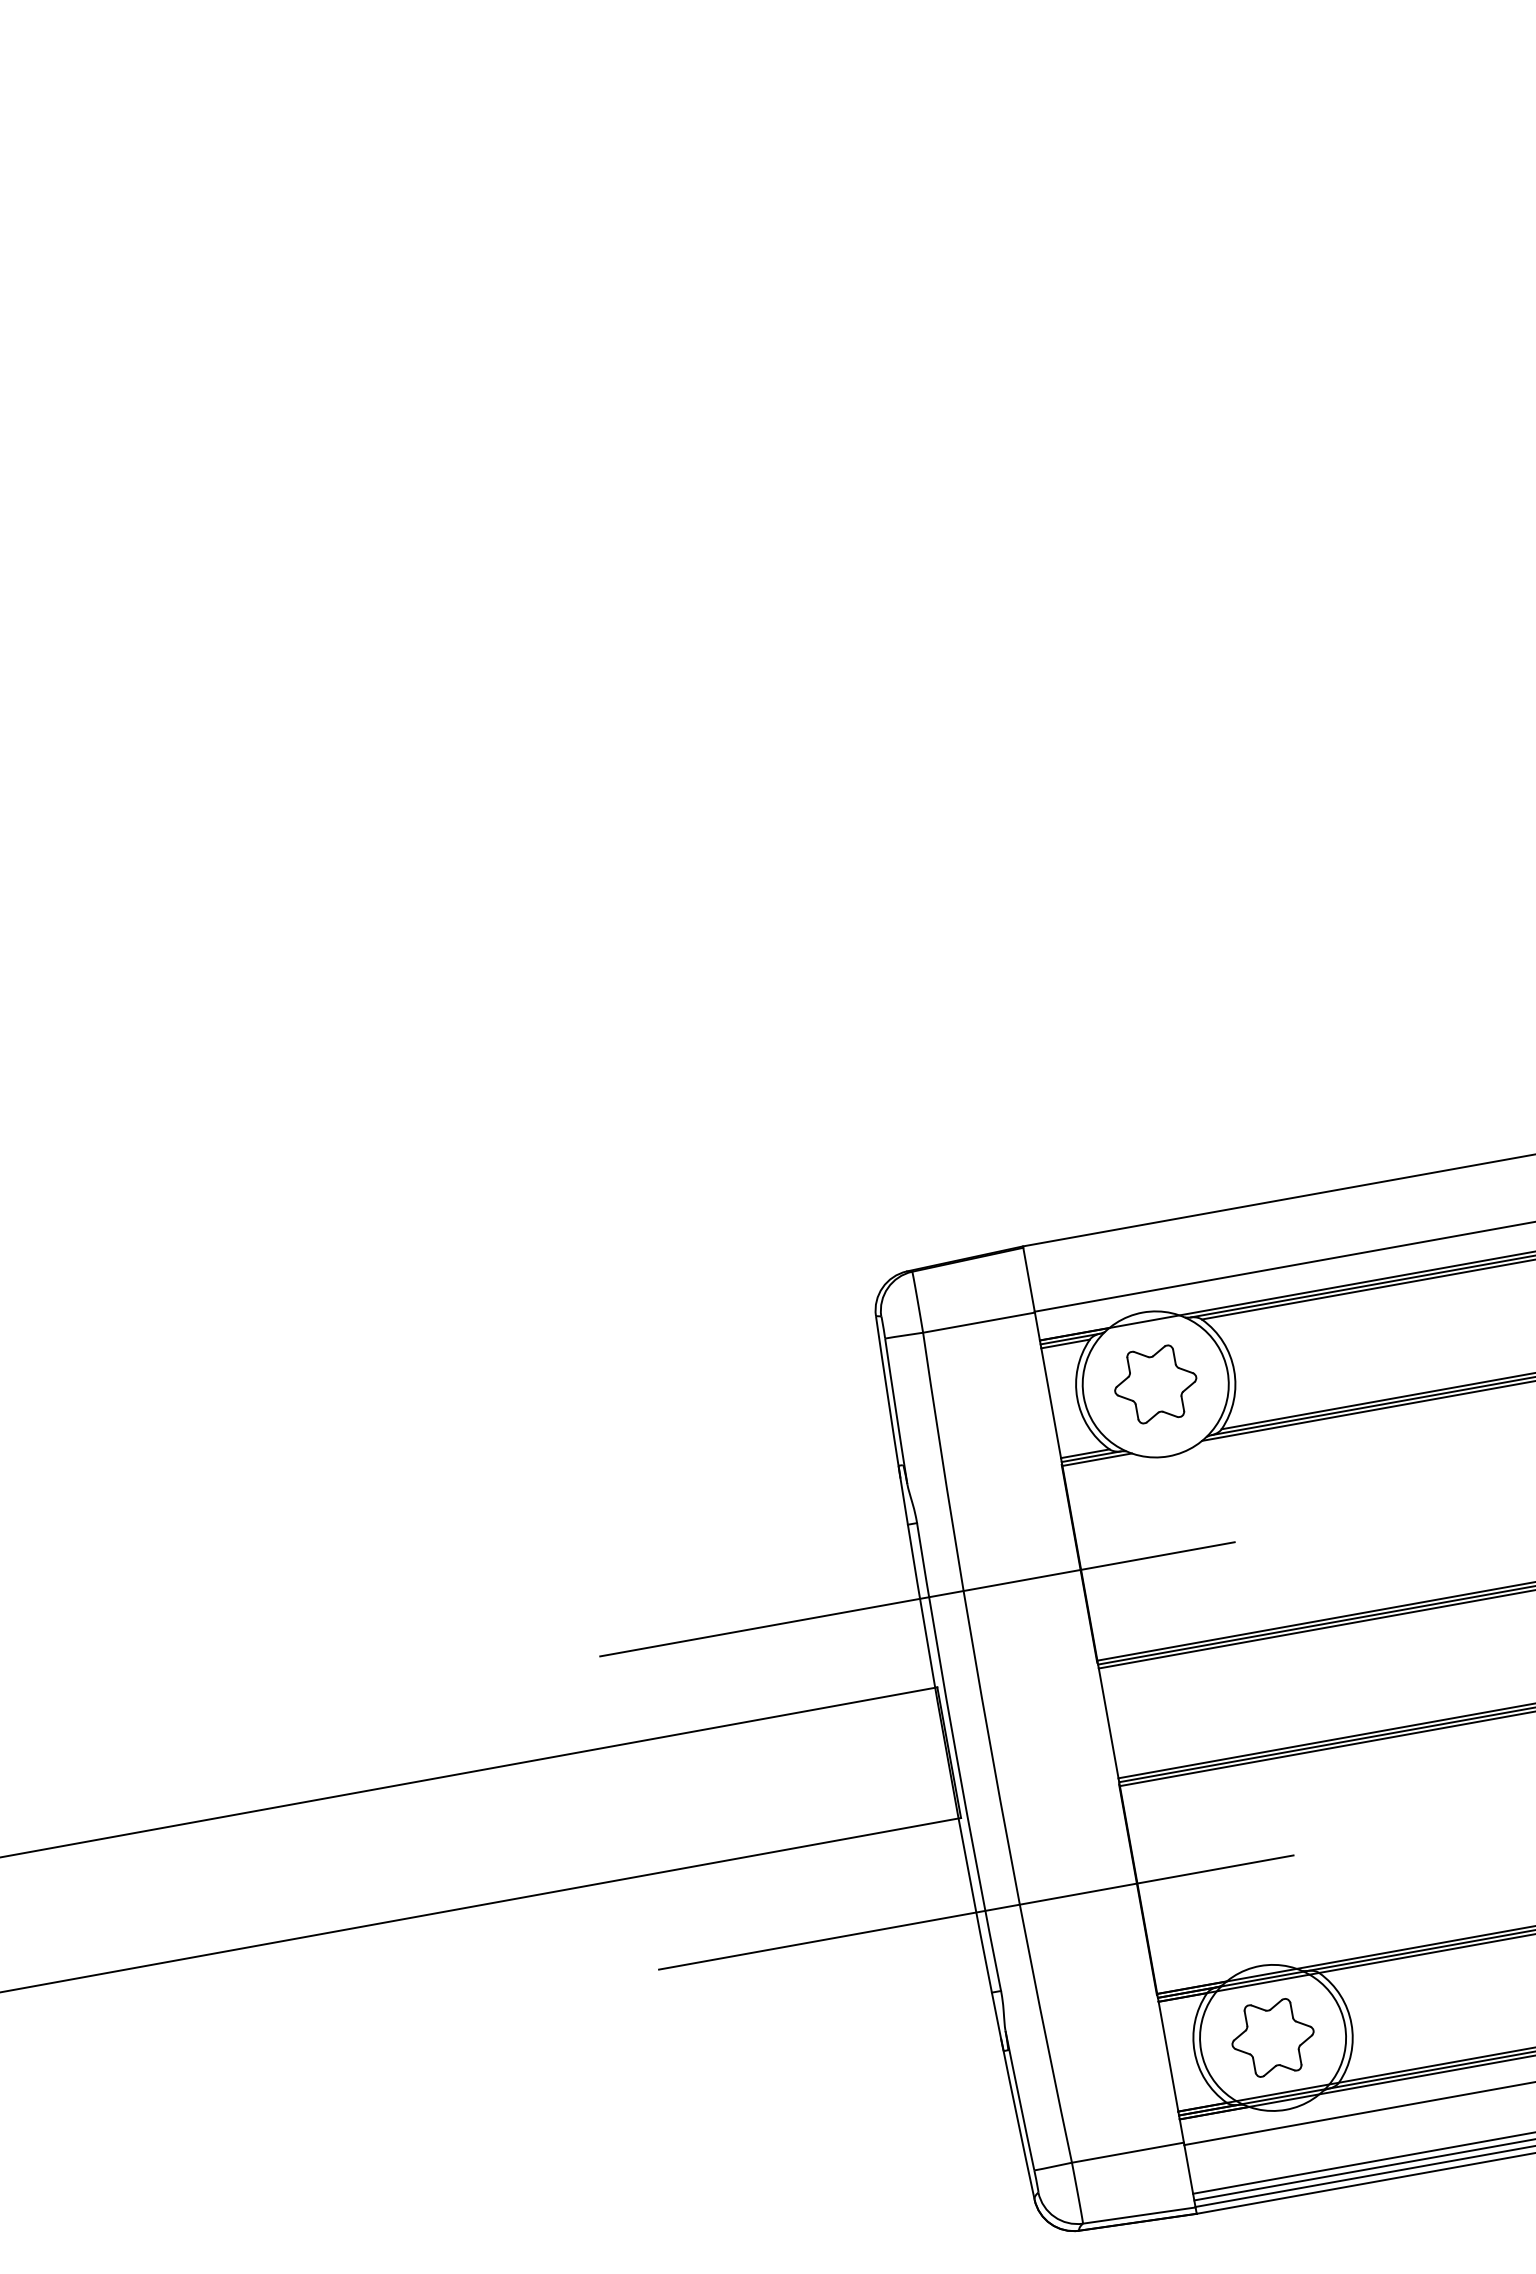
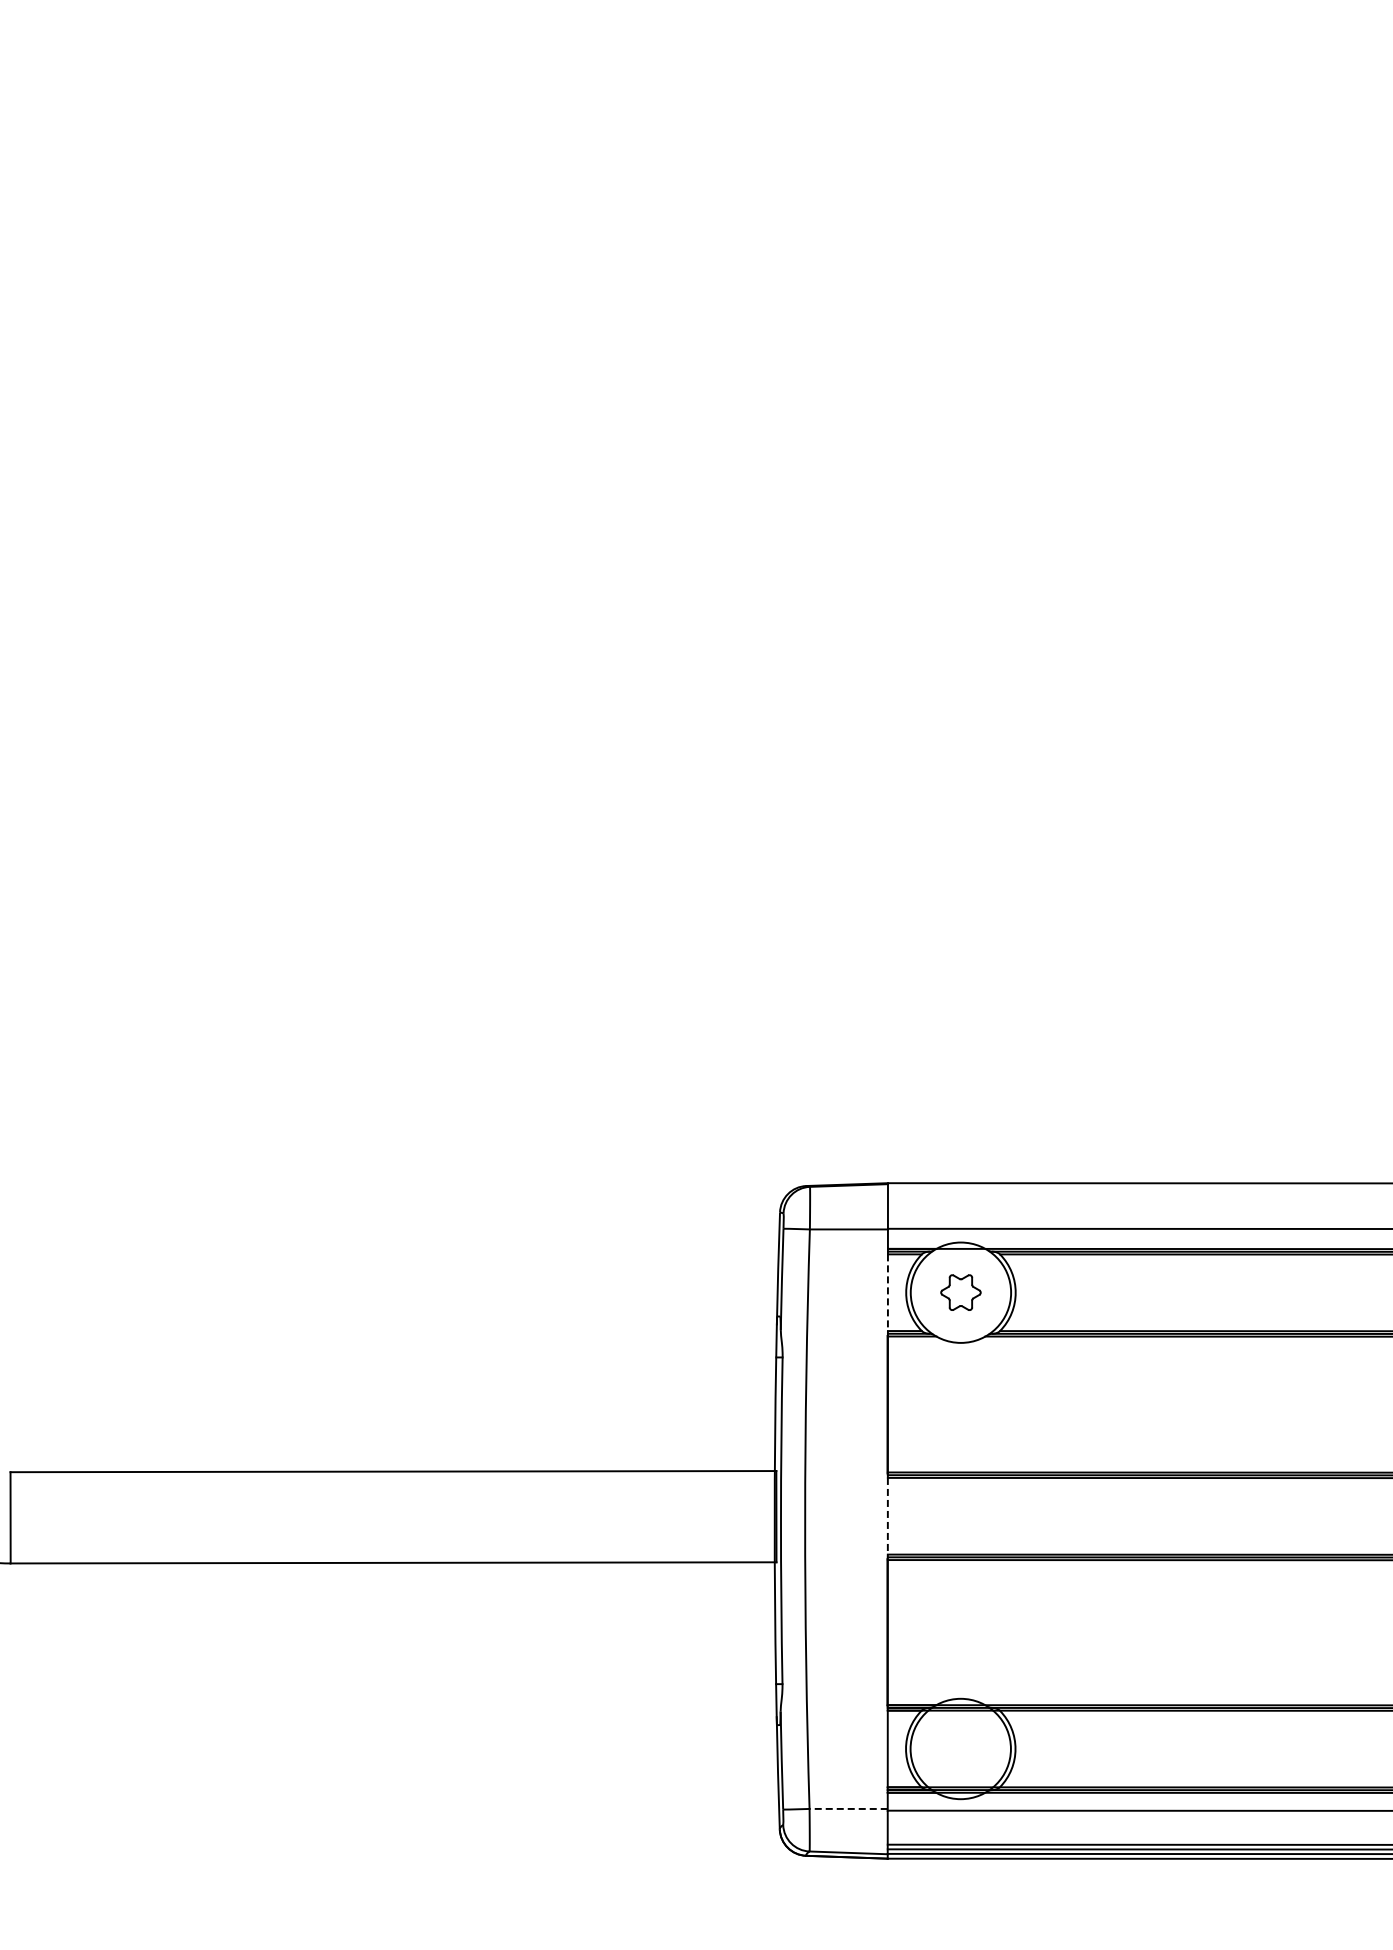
part: (1155, 1384) -> (960, 1292), size x0.7
line: (1050, 1404) -> (887, 1293), solid -> dashed
line: (917, 1599) -> (773, 1409), removed
line: (1108, 1723) -> (887, 1516), solid -> dashed
line: (976, 1913) -> (775, 1628), removed
part: (1272, 2037) -> (960, 1748), removed
line: (1127, 2152) -> (848, 1808), solid -> dashed

